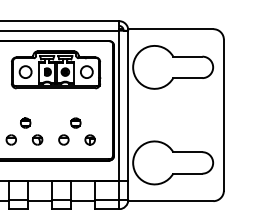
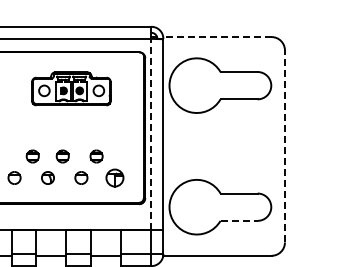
line: (170, 29) -> (216, 37), solid -> dashed
part: (56, 69) -> (71, 88), size x0.7
line: (118, 105) -> (151, 133), solid -> dashed
line: (223, 114) -> (284, 145), solid -> dashed
part: (49, 123) -> (62, 156), added
part: (89, 139) -> (114, 177), size x1.4
line: (188, 173) -> (239, 220), solid -> dashed

